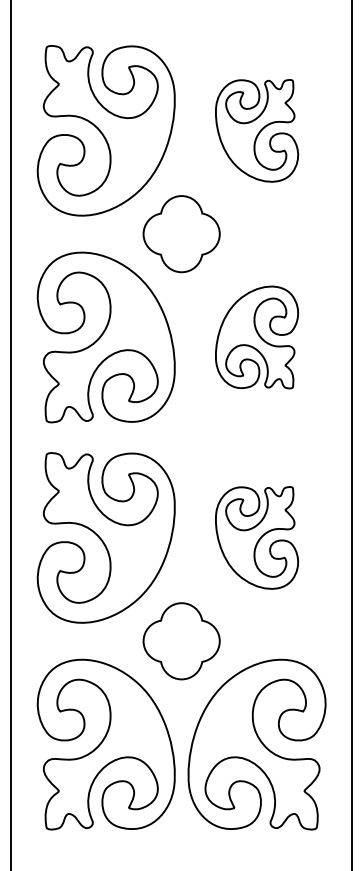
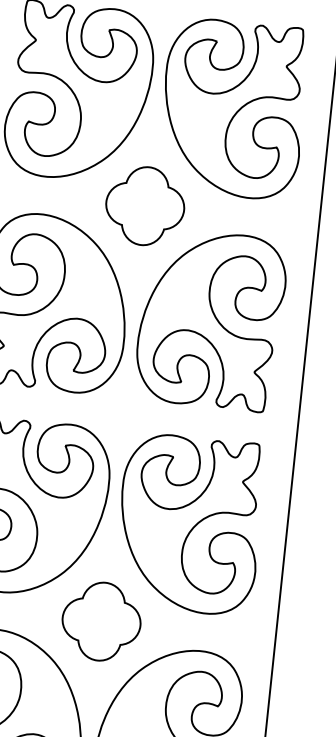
part: (256, 130) -> (232, 108), size x1.67
part: (256, 337) -> (210, 319), size x1.67
part: (256, 537) -> (189, 523), size x1.67

